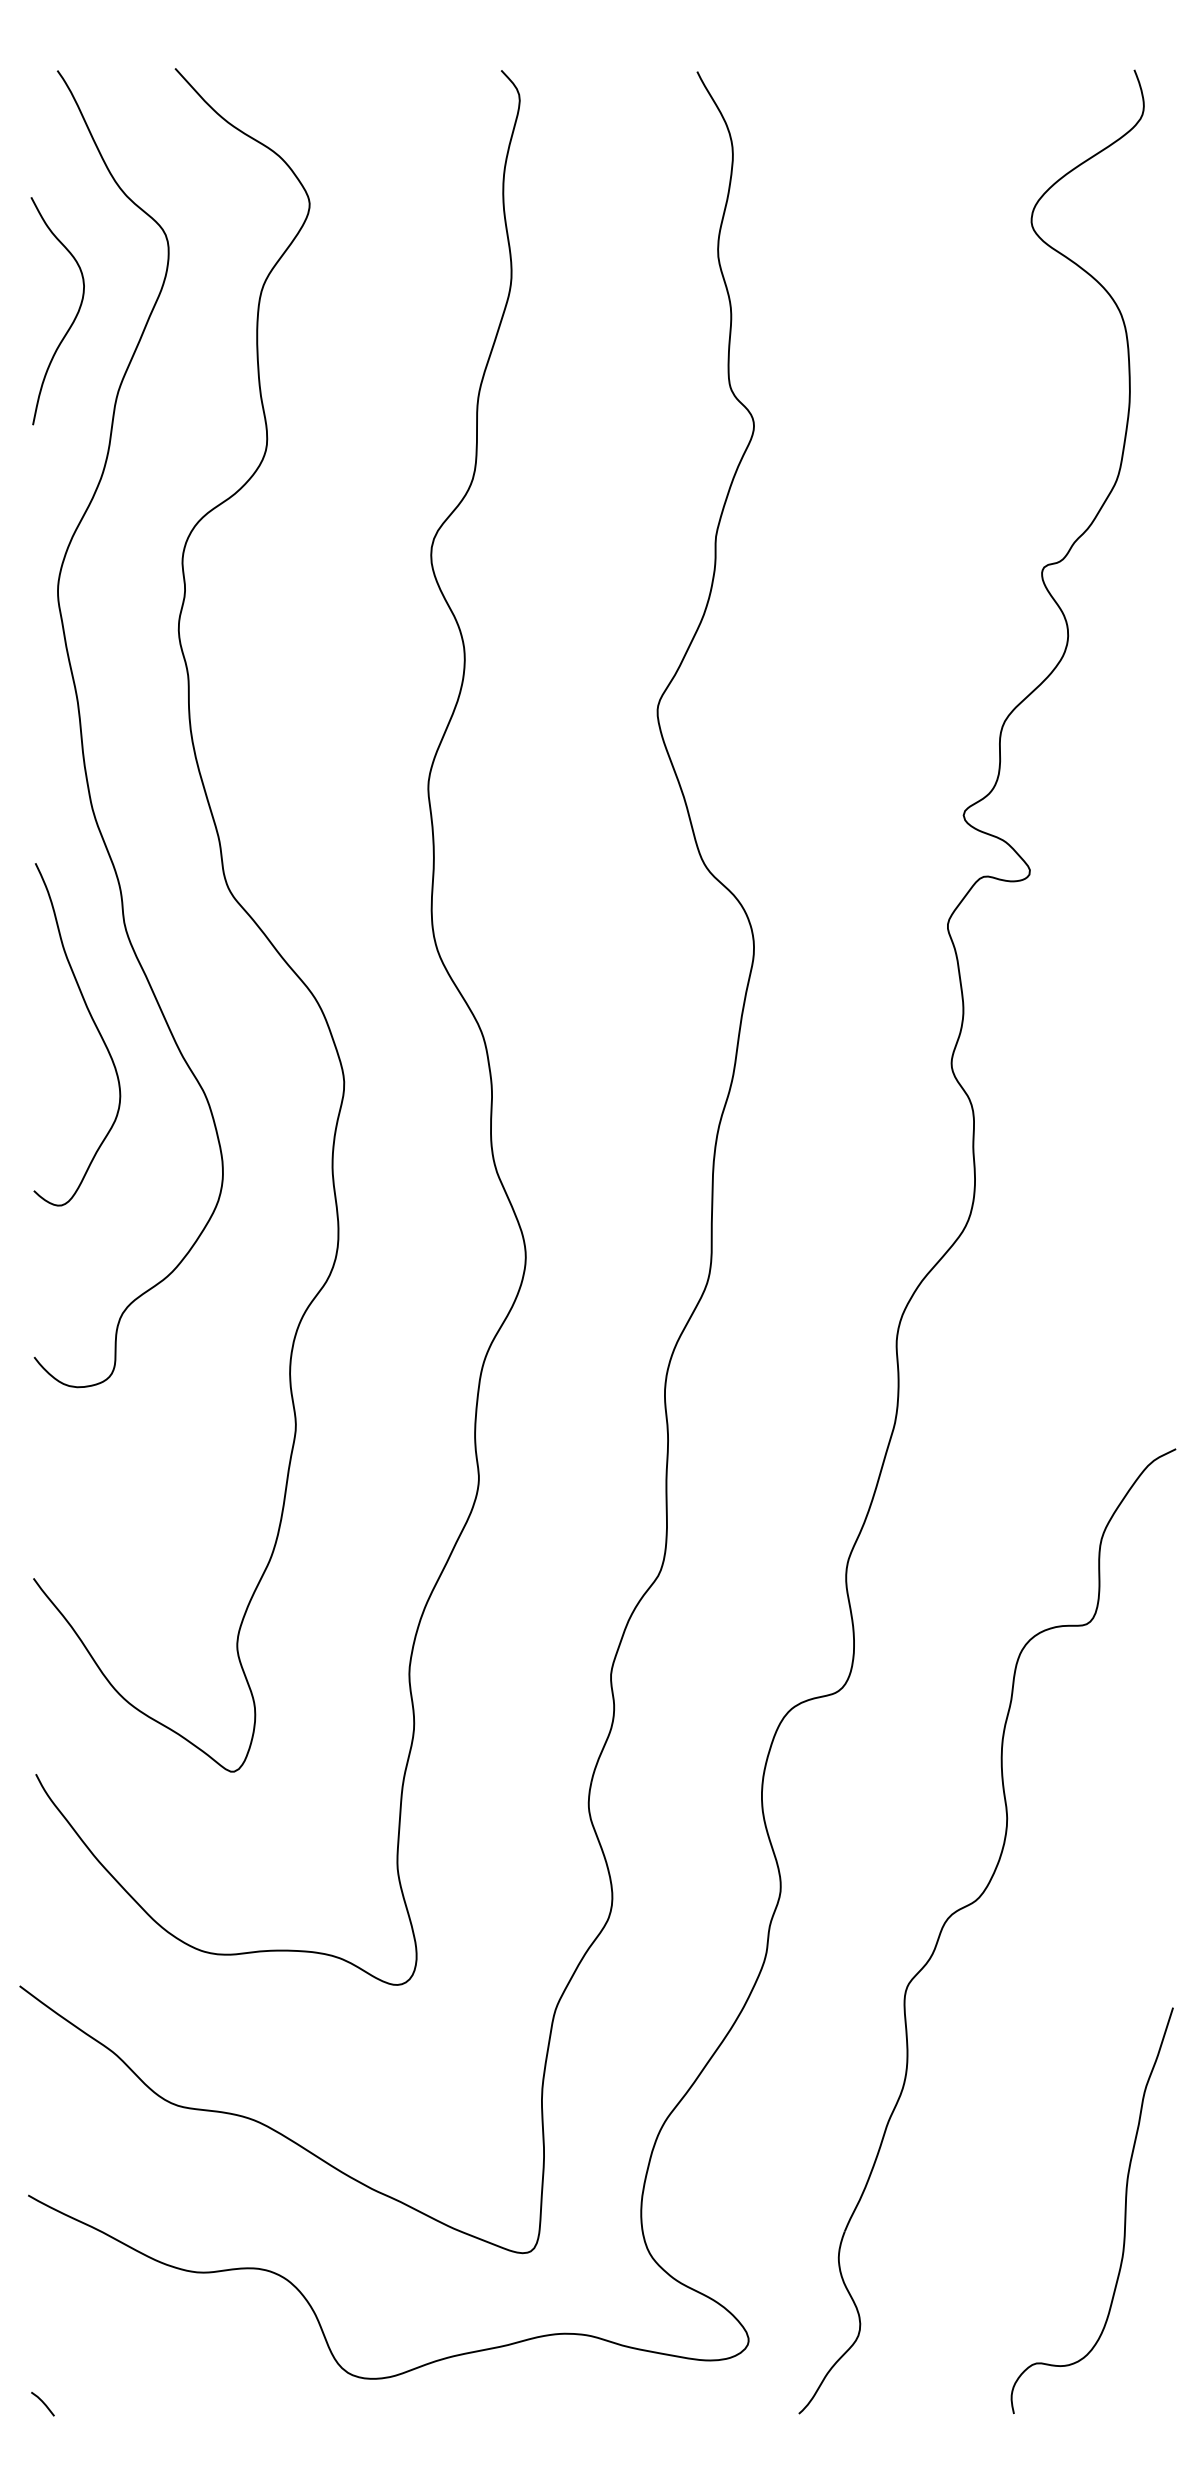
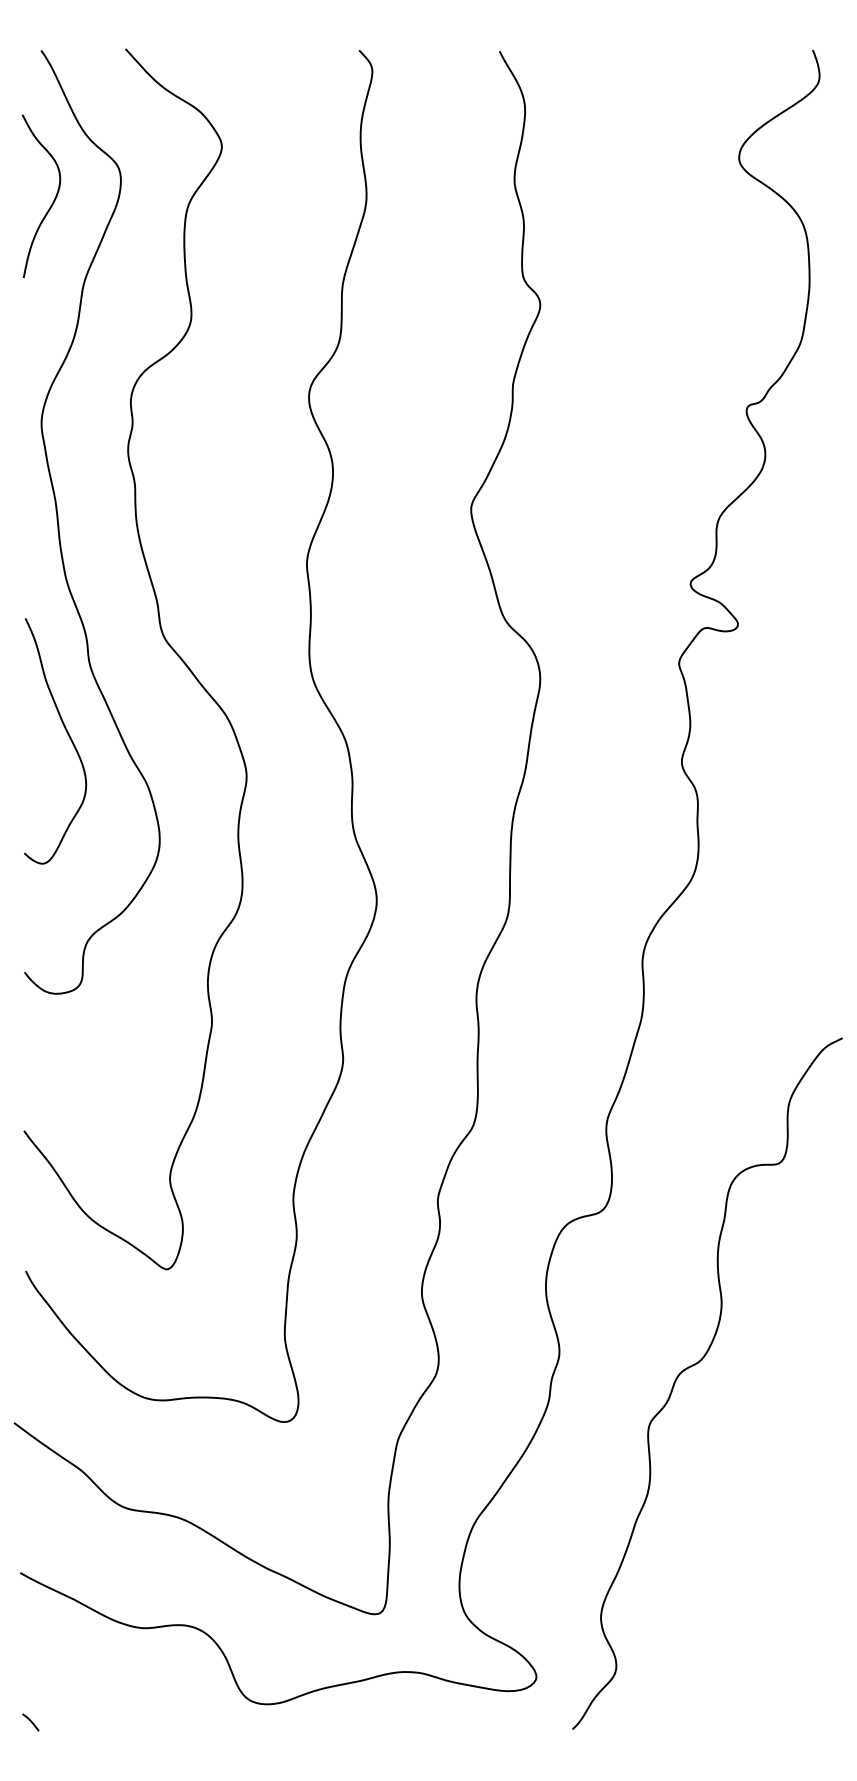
curve: (73, 319) -> (52, 202), moved
curve: (1124, 2210) -> (805, 1583), removed

